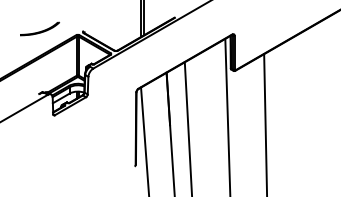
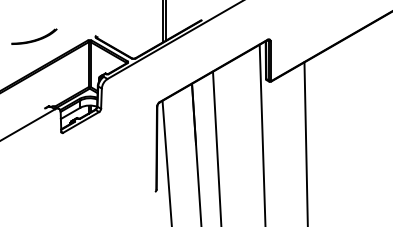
part: (39, 28) -> (33, 36), moved

